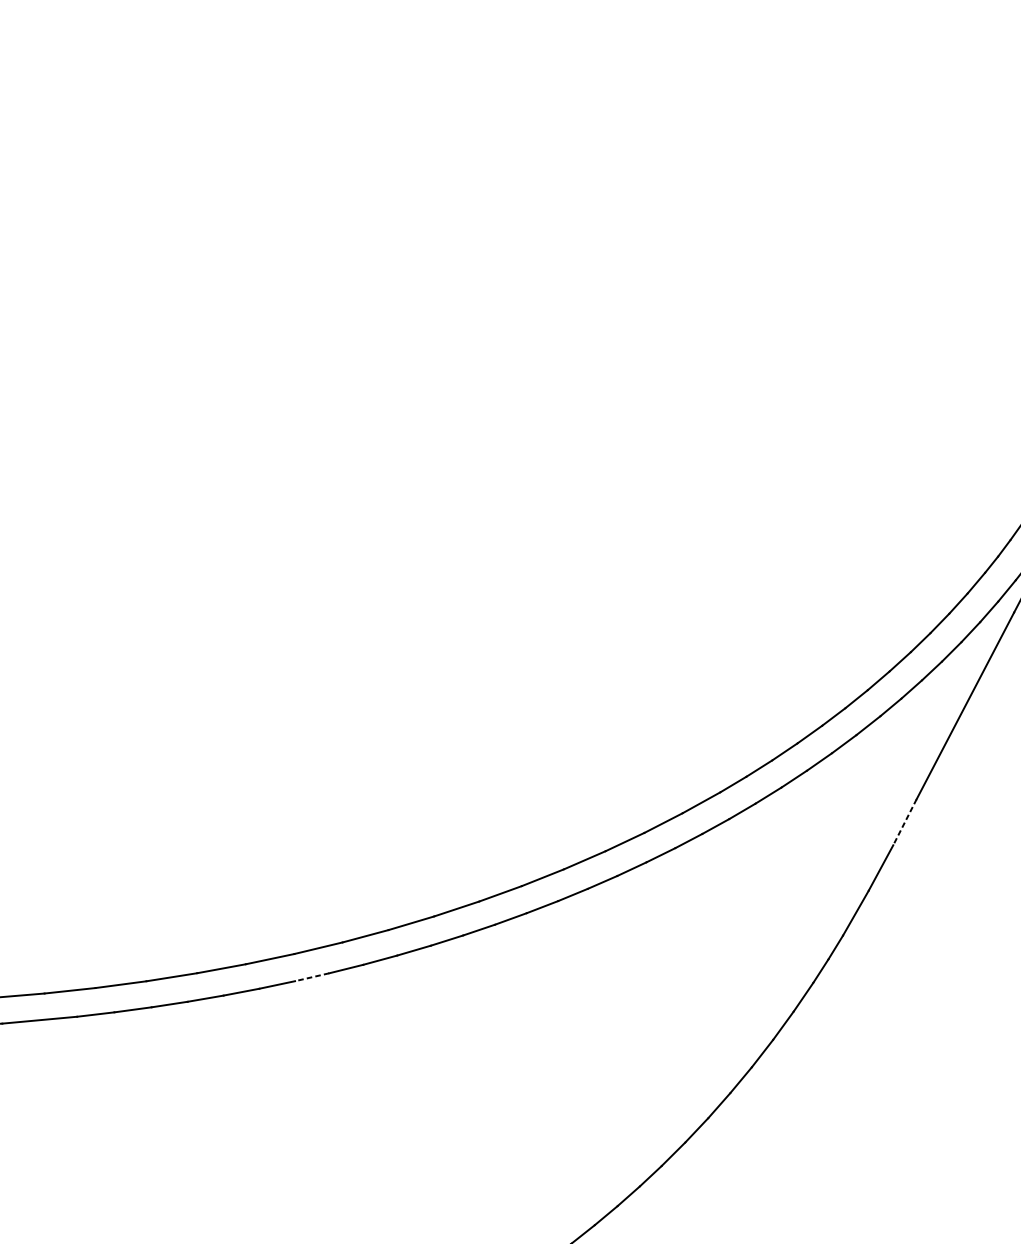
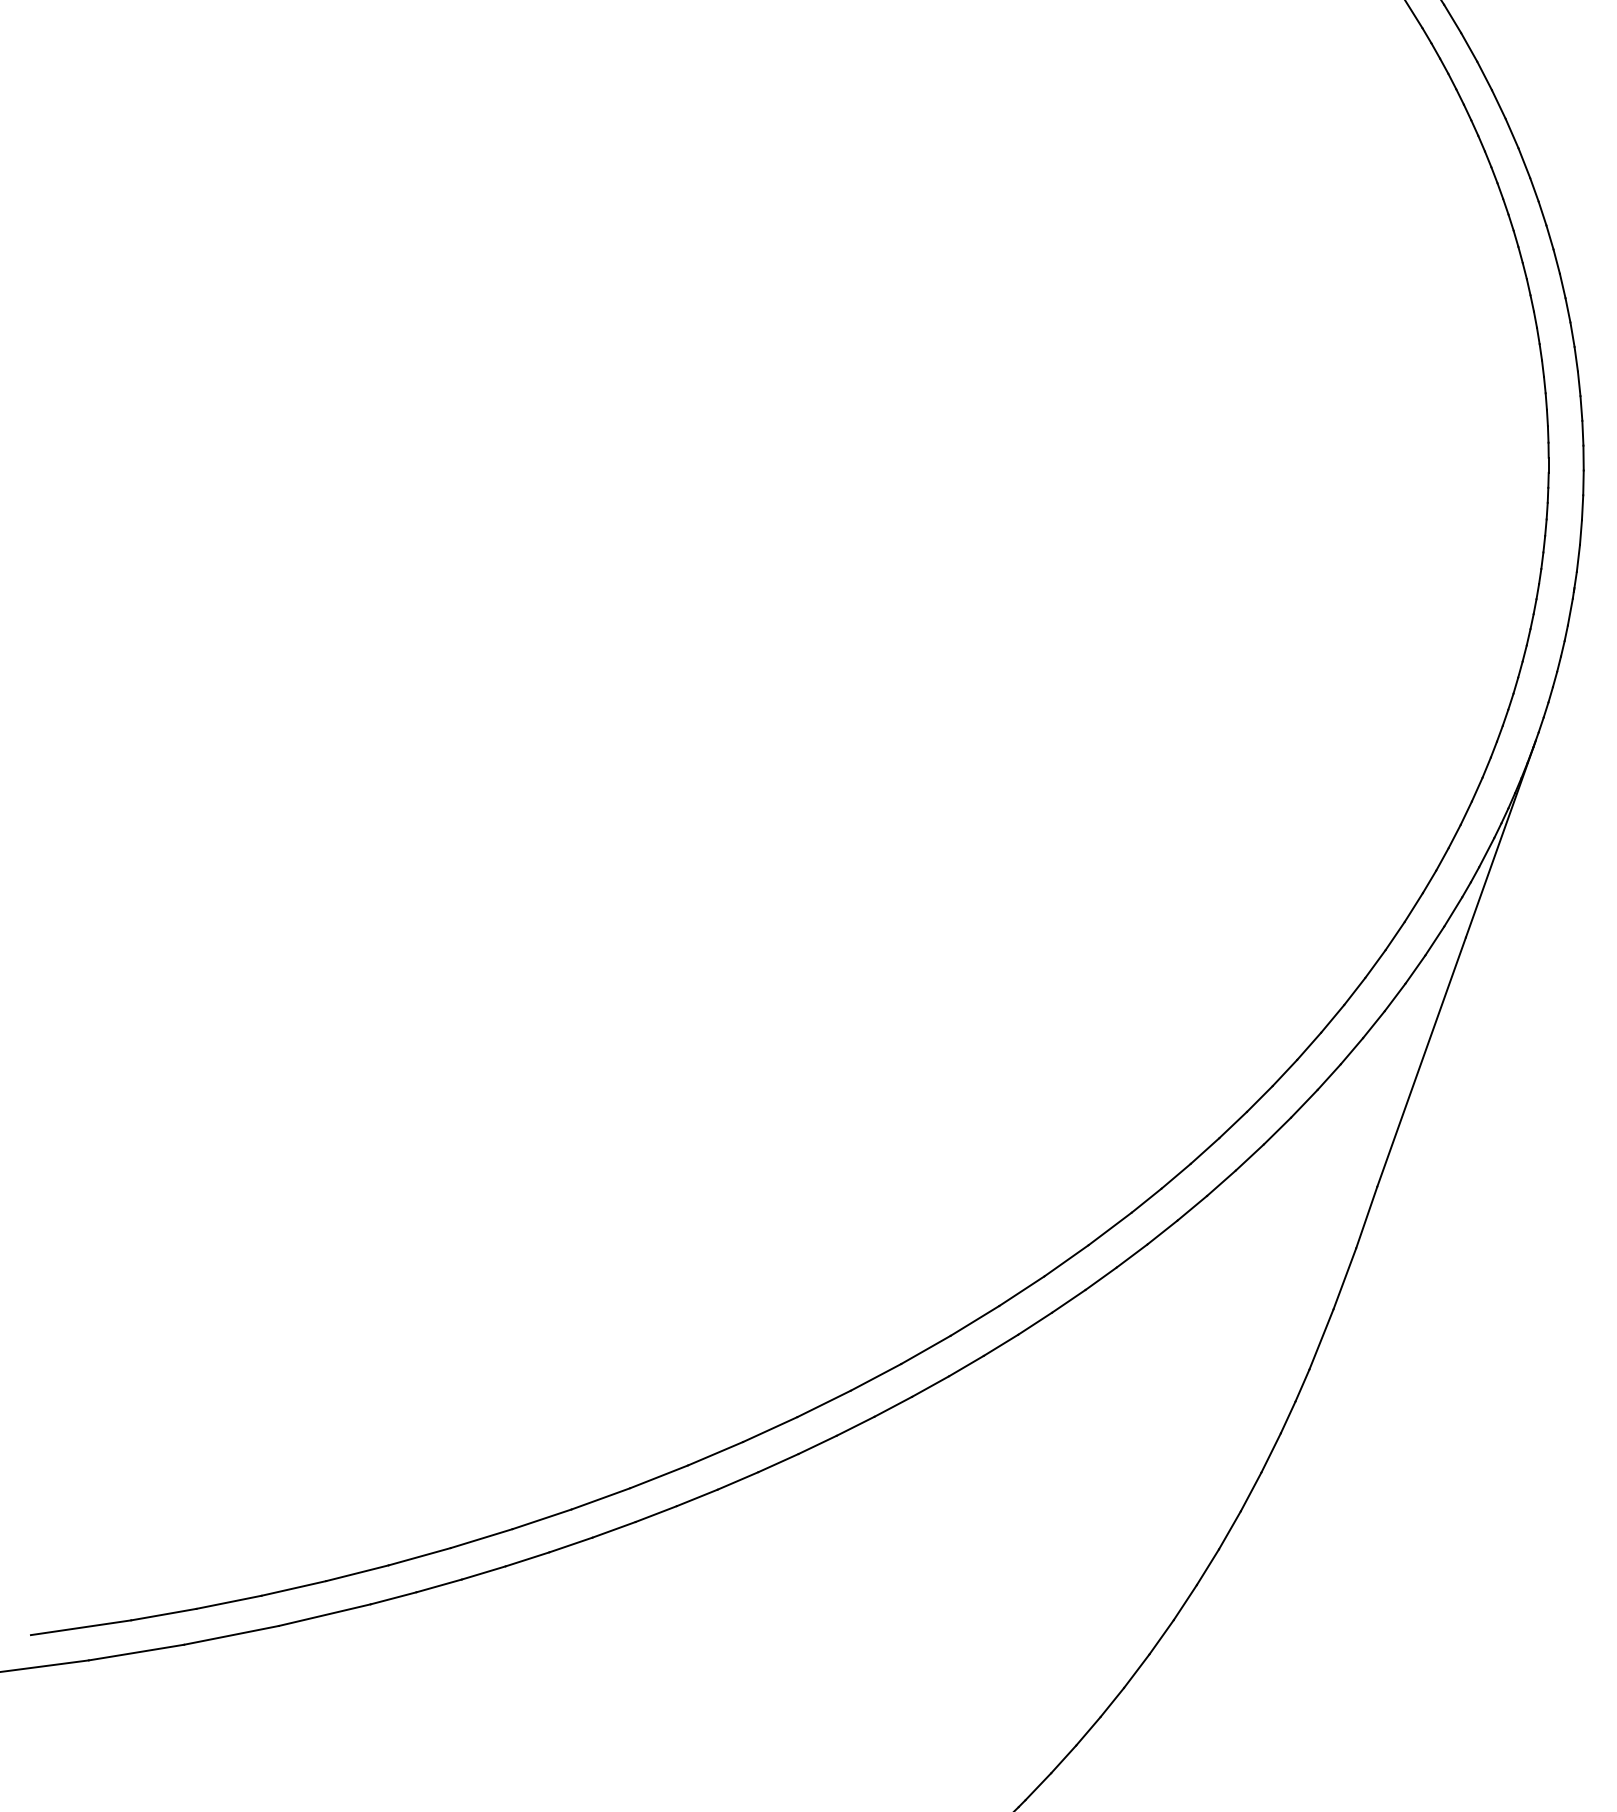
line: (904, 822) -> (1366, 1218), dashed -> solid
line: (311, 977) -> (655, 1514), dashed -> solid

